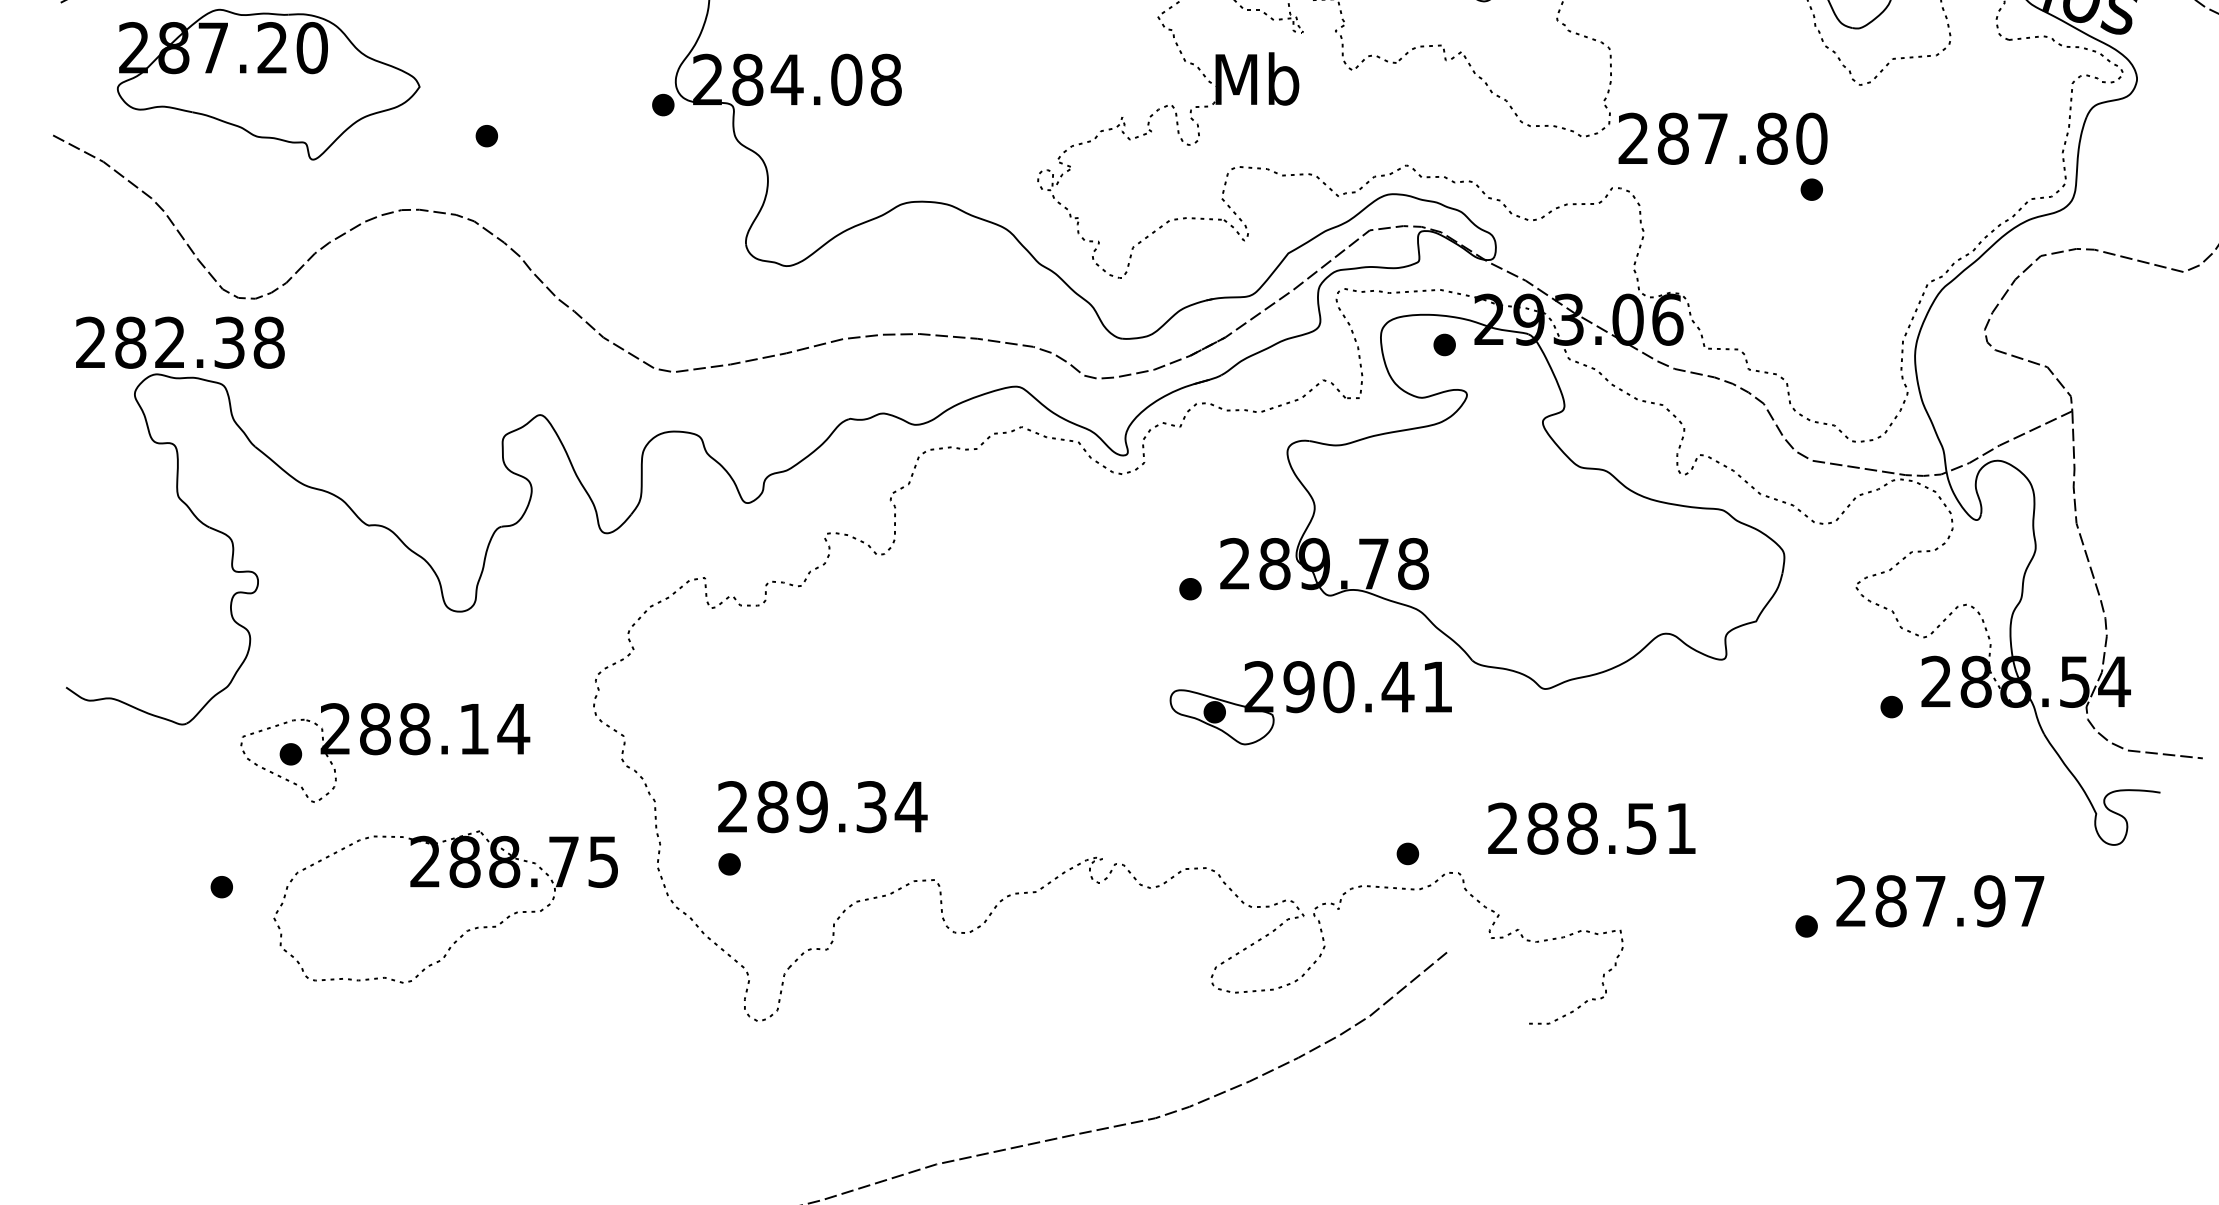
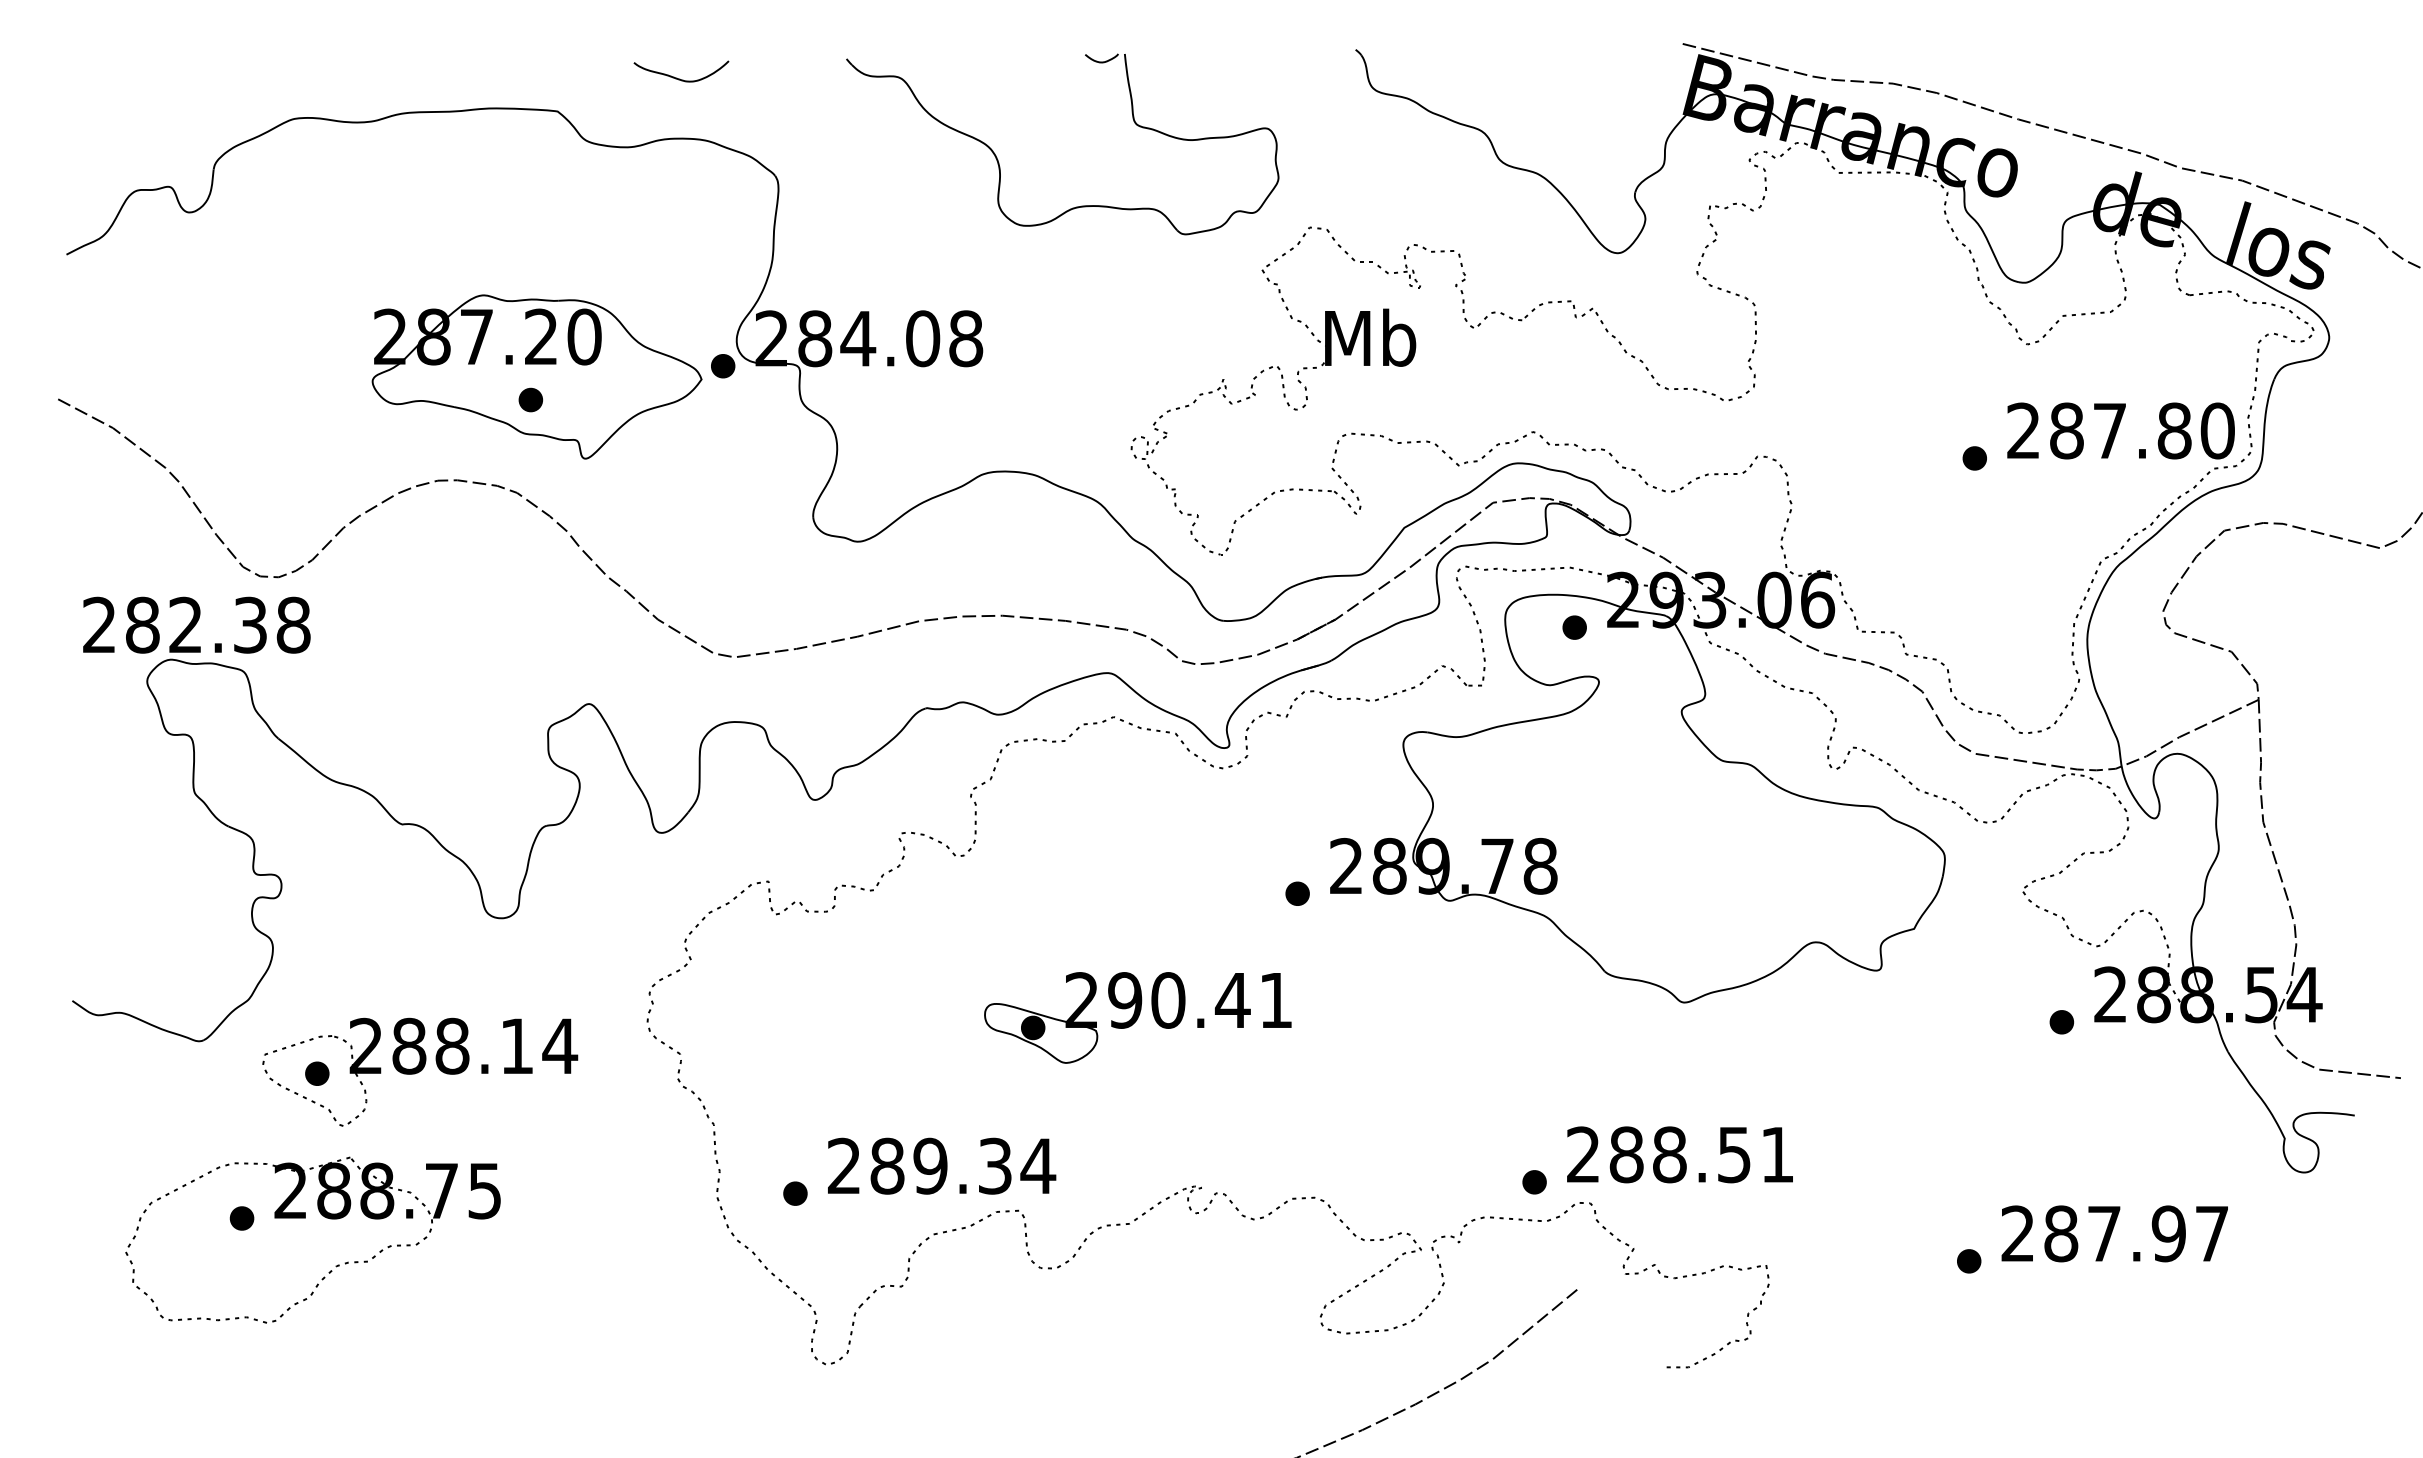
part: (268, 84) -> (536, 376), moved
text: (1722, 138) -> (2120, 430), moved
part: (1310, 702) -> (1137, 1017), moved
text: (823, 806) -> (942, 1165), moved
text: (1591, 828) -> (1679, 1154), moved
part: (438, 887) -> (305, 1218), moved

